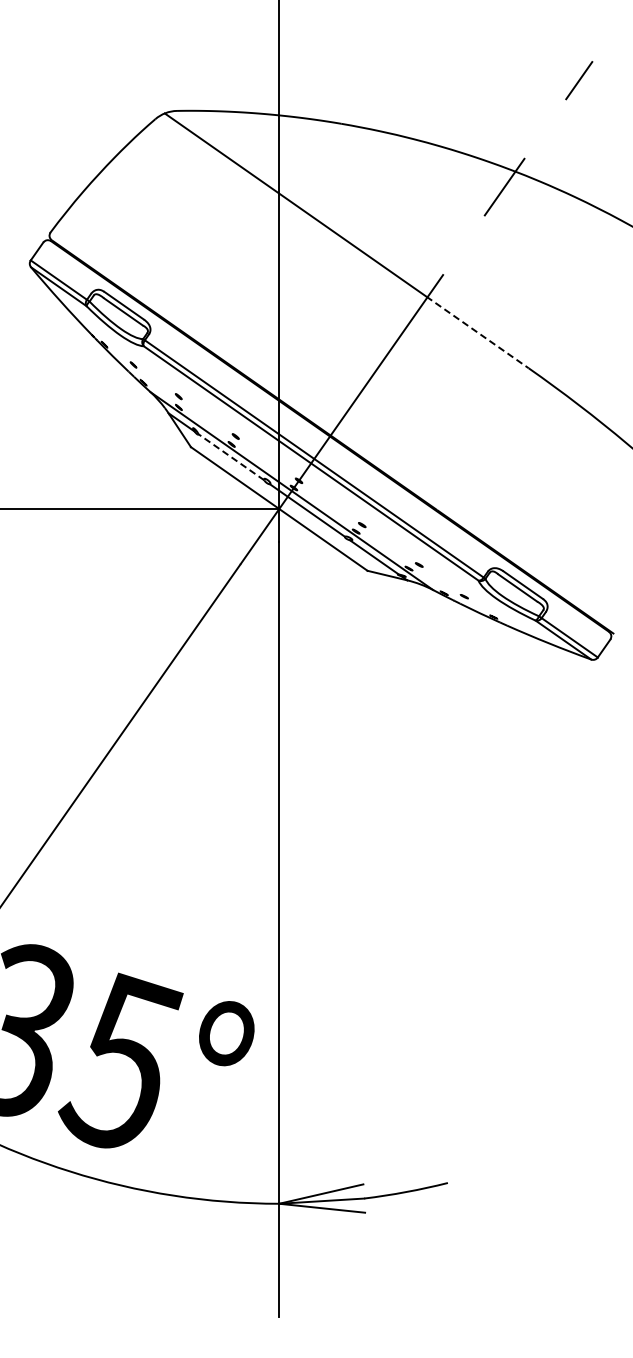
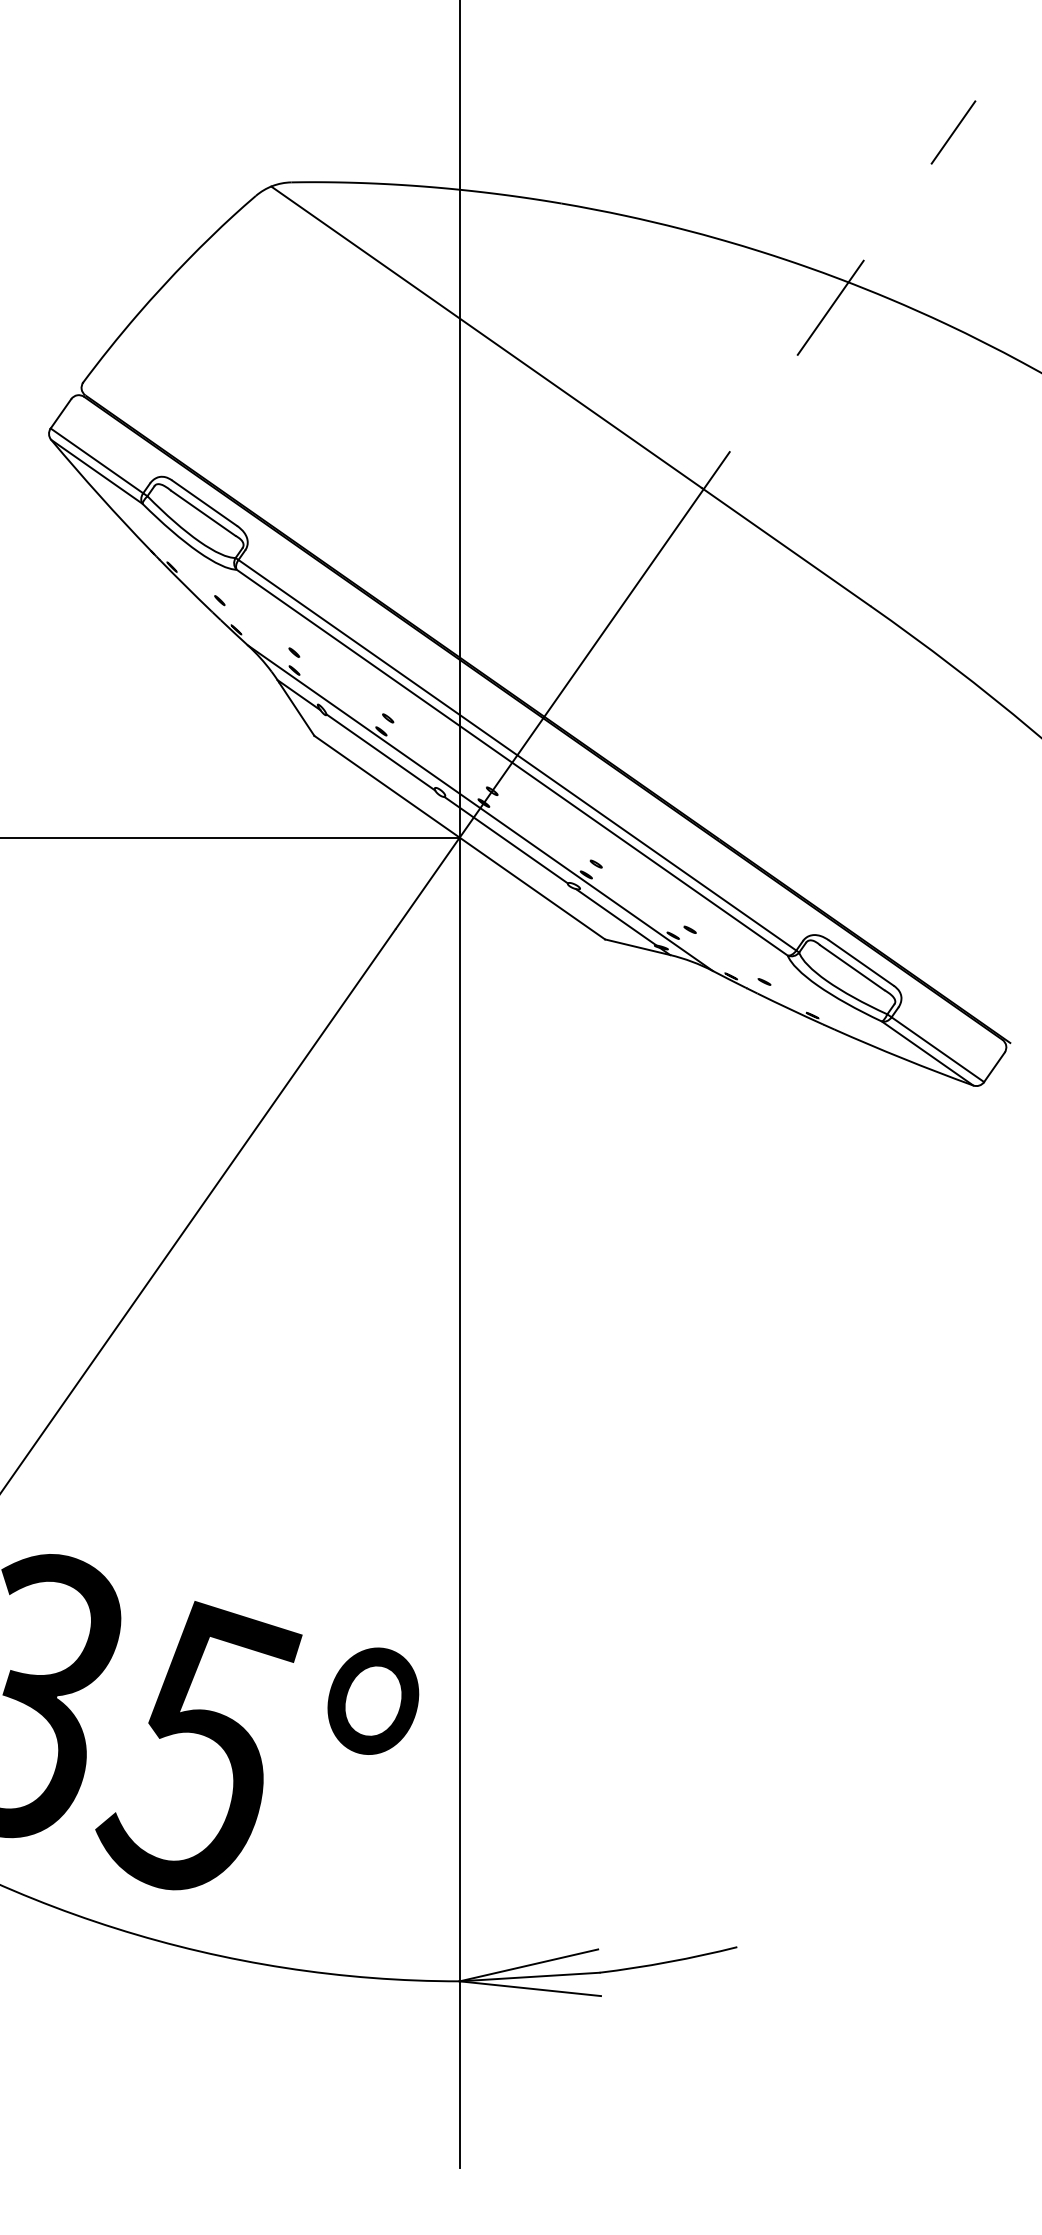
line: (477, 332) -> (786, 547), dashed -> solid
line: (230, 456) -> (379, 751), dashed -> solid

